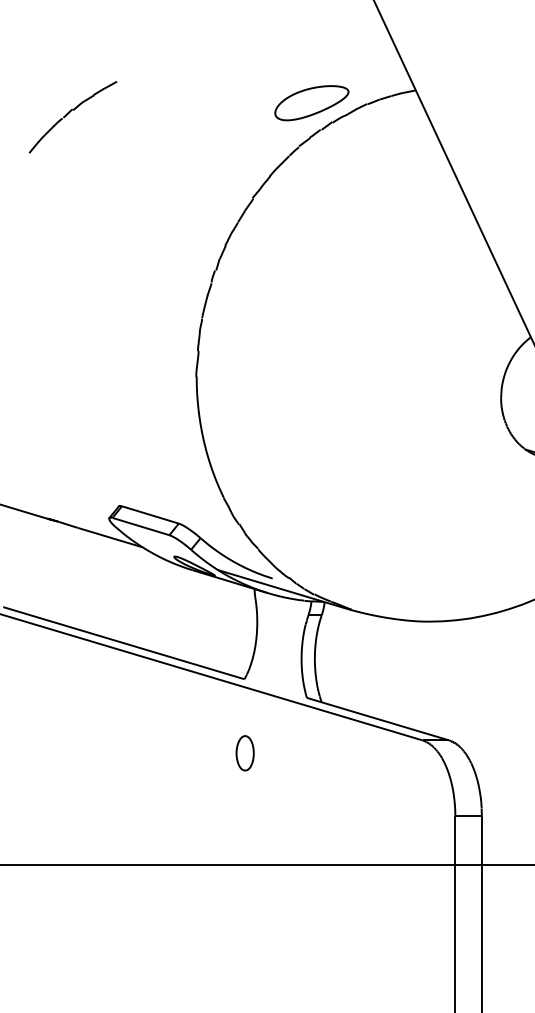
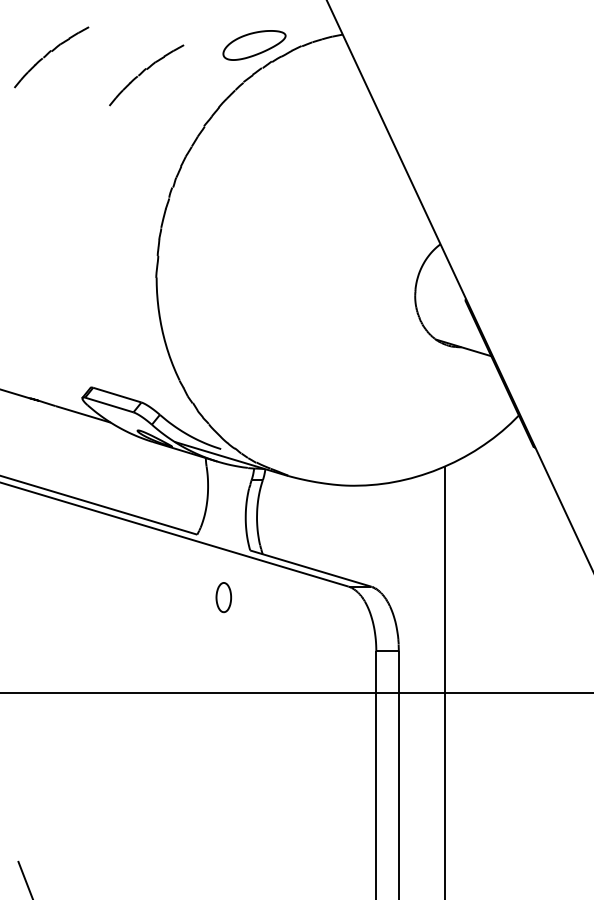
part: (184, 138) -> (146, 75), added
part: (244, 753) -> (223, 597), moved

